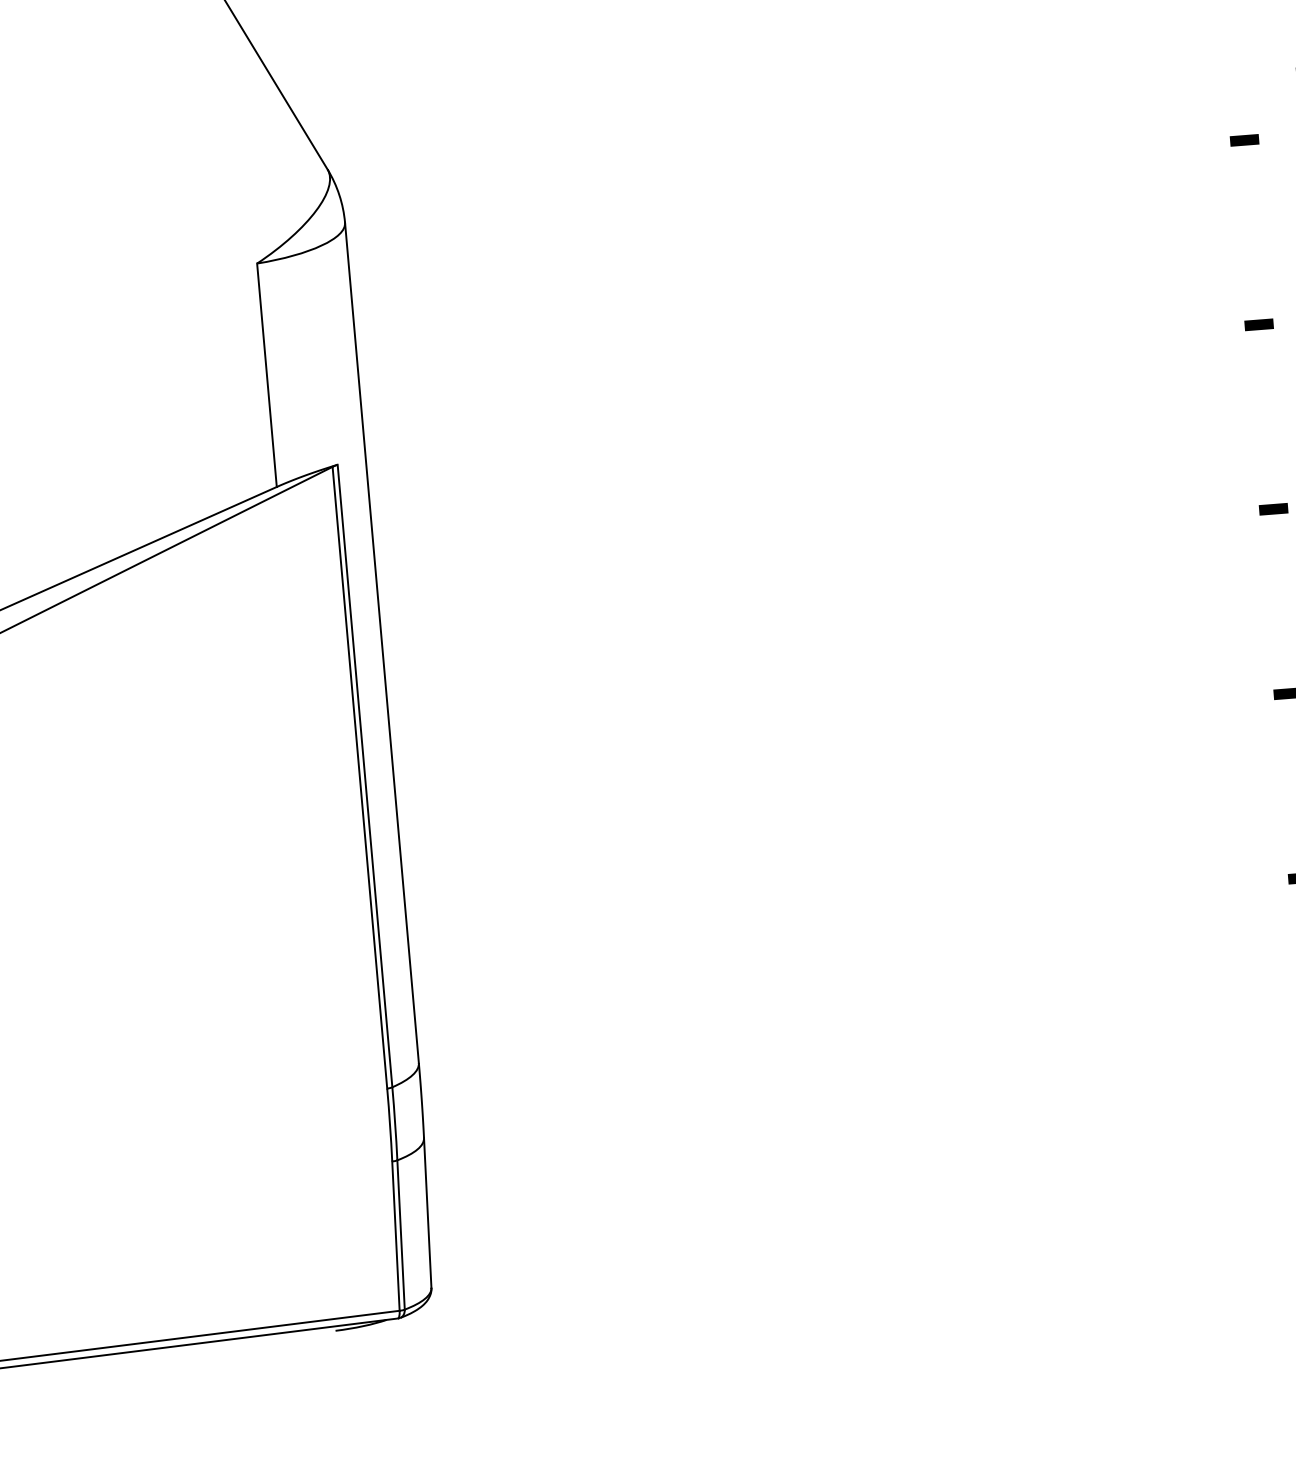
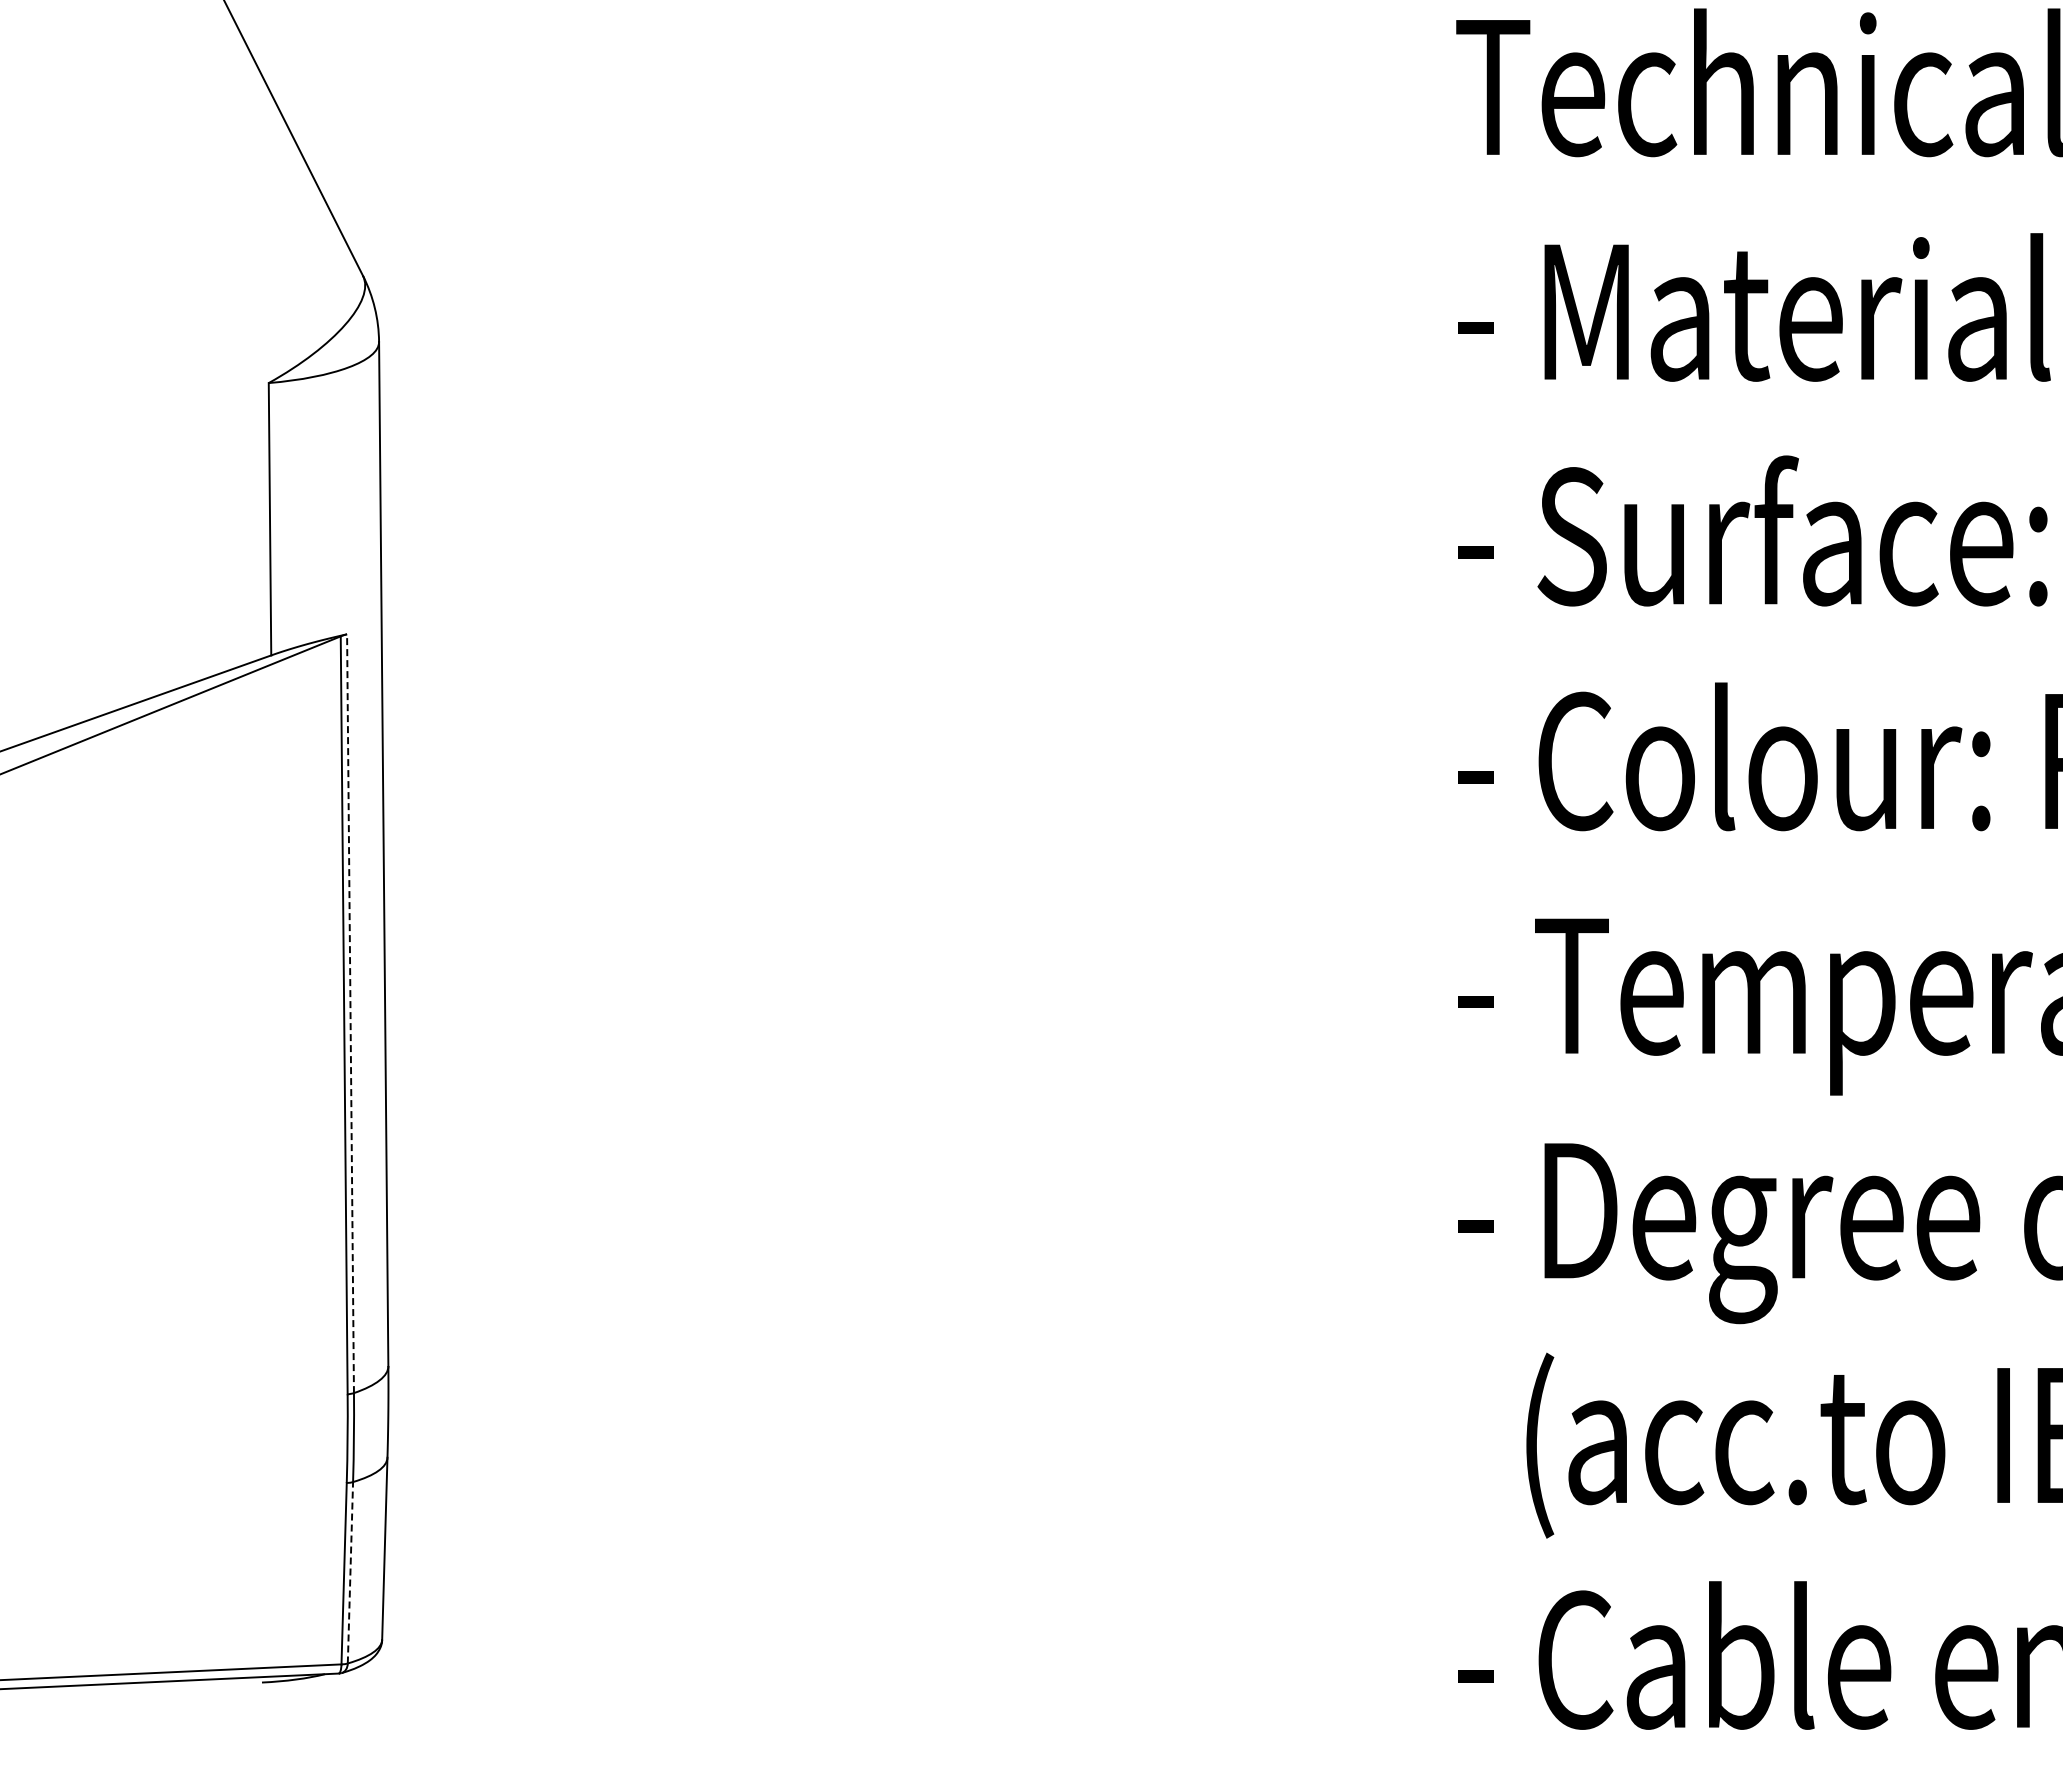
line: (364, 775) -> (350, 1013), solid -> dashed
line: (401, 1234) -> (350, 1572), solid -> dashed

